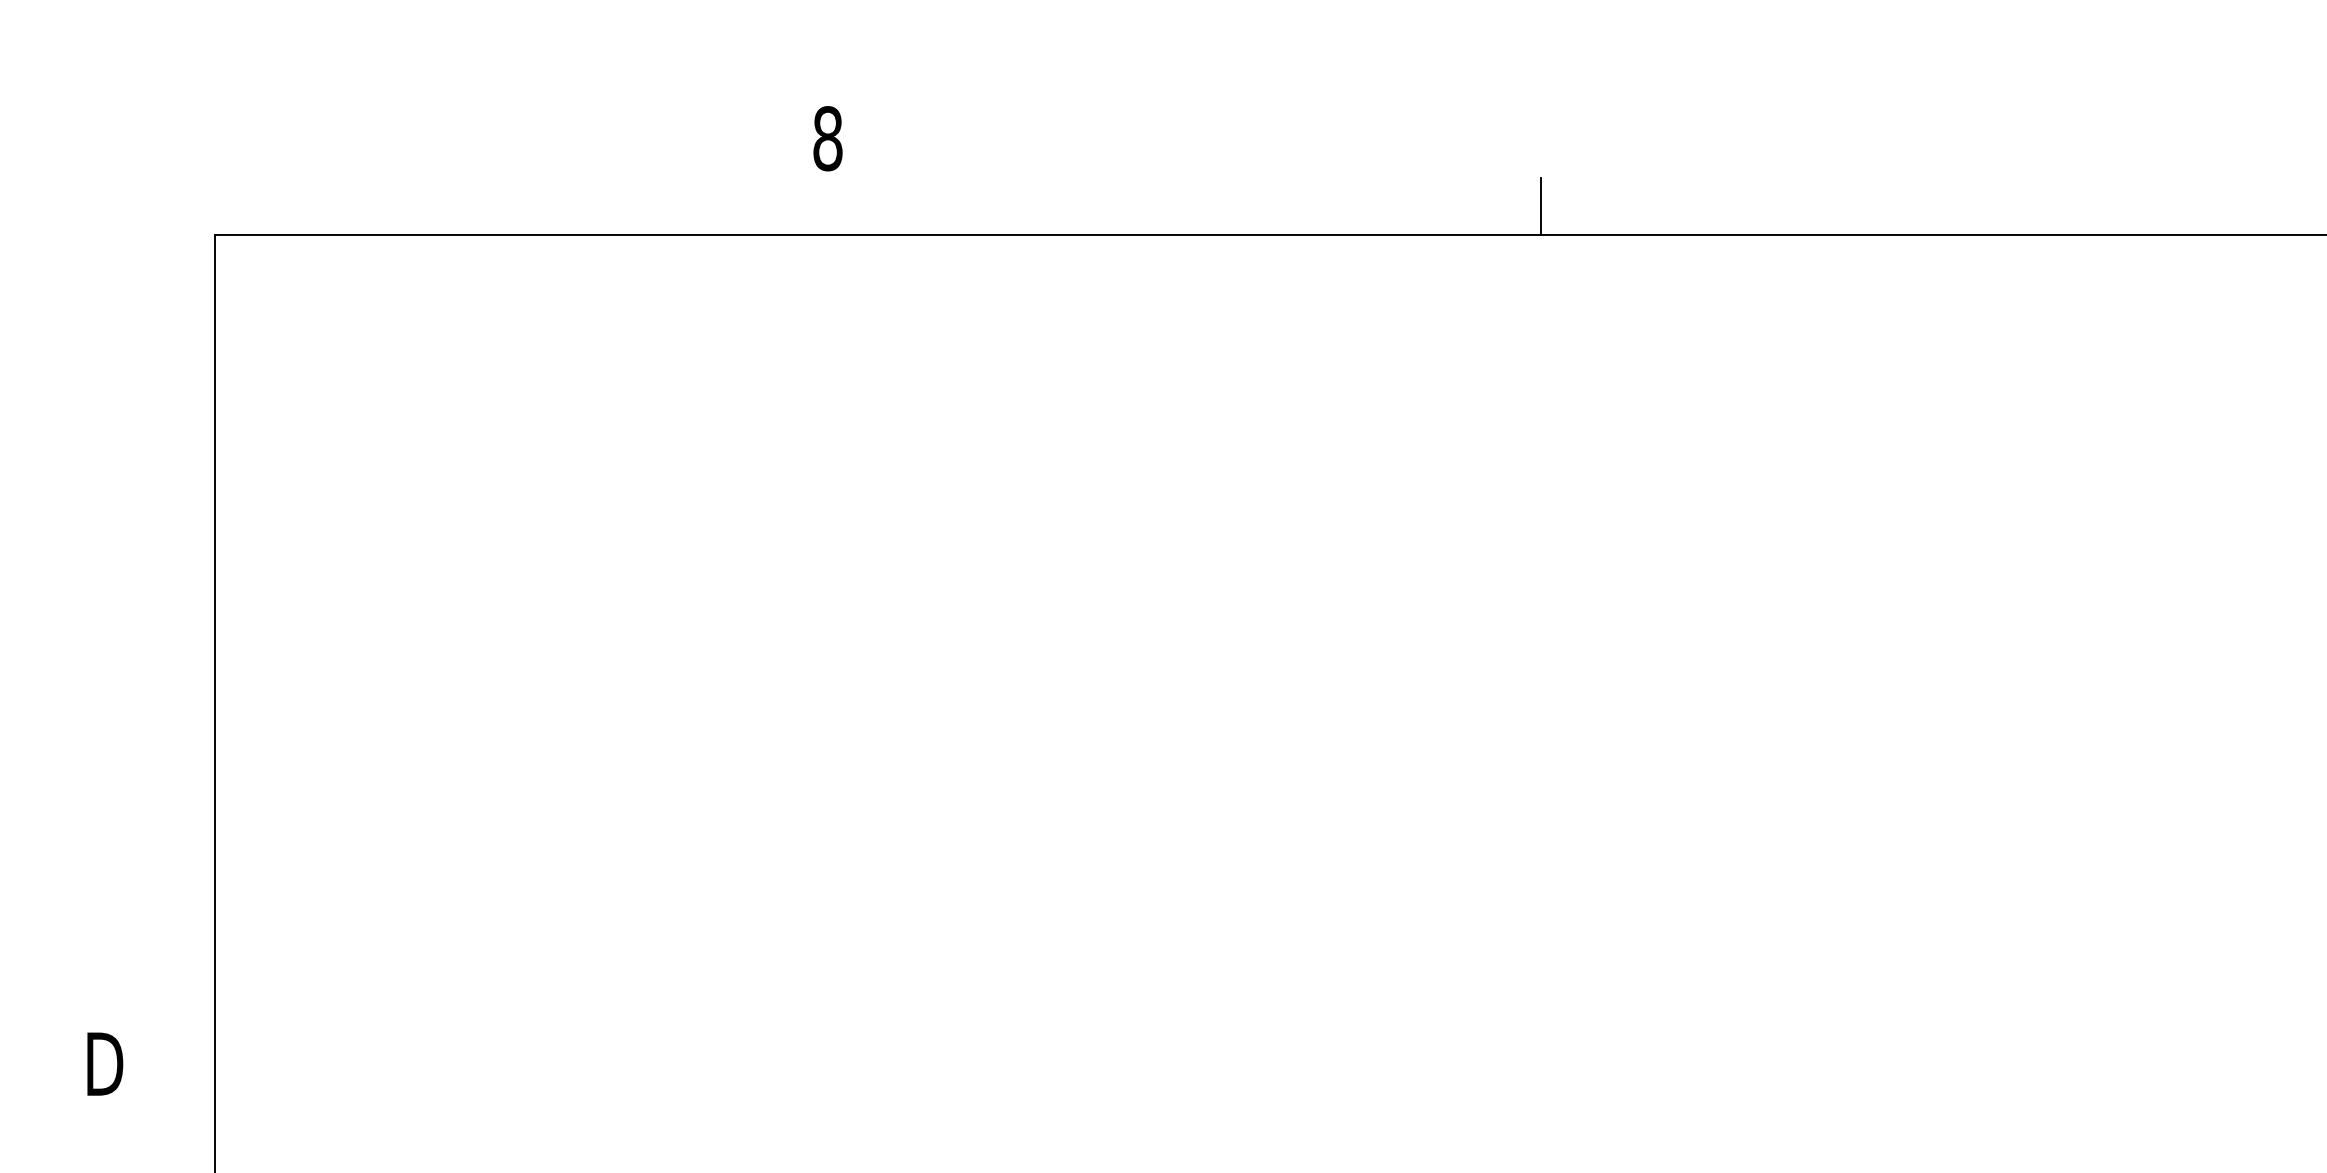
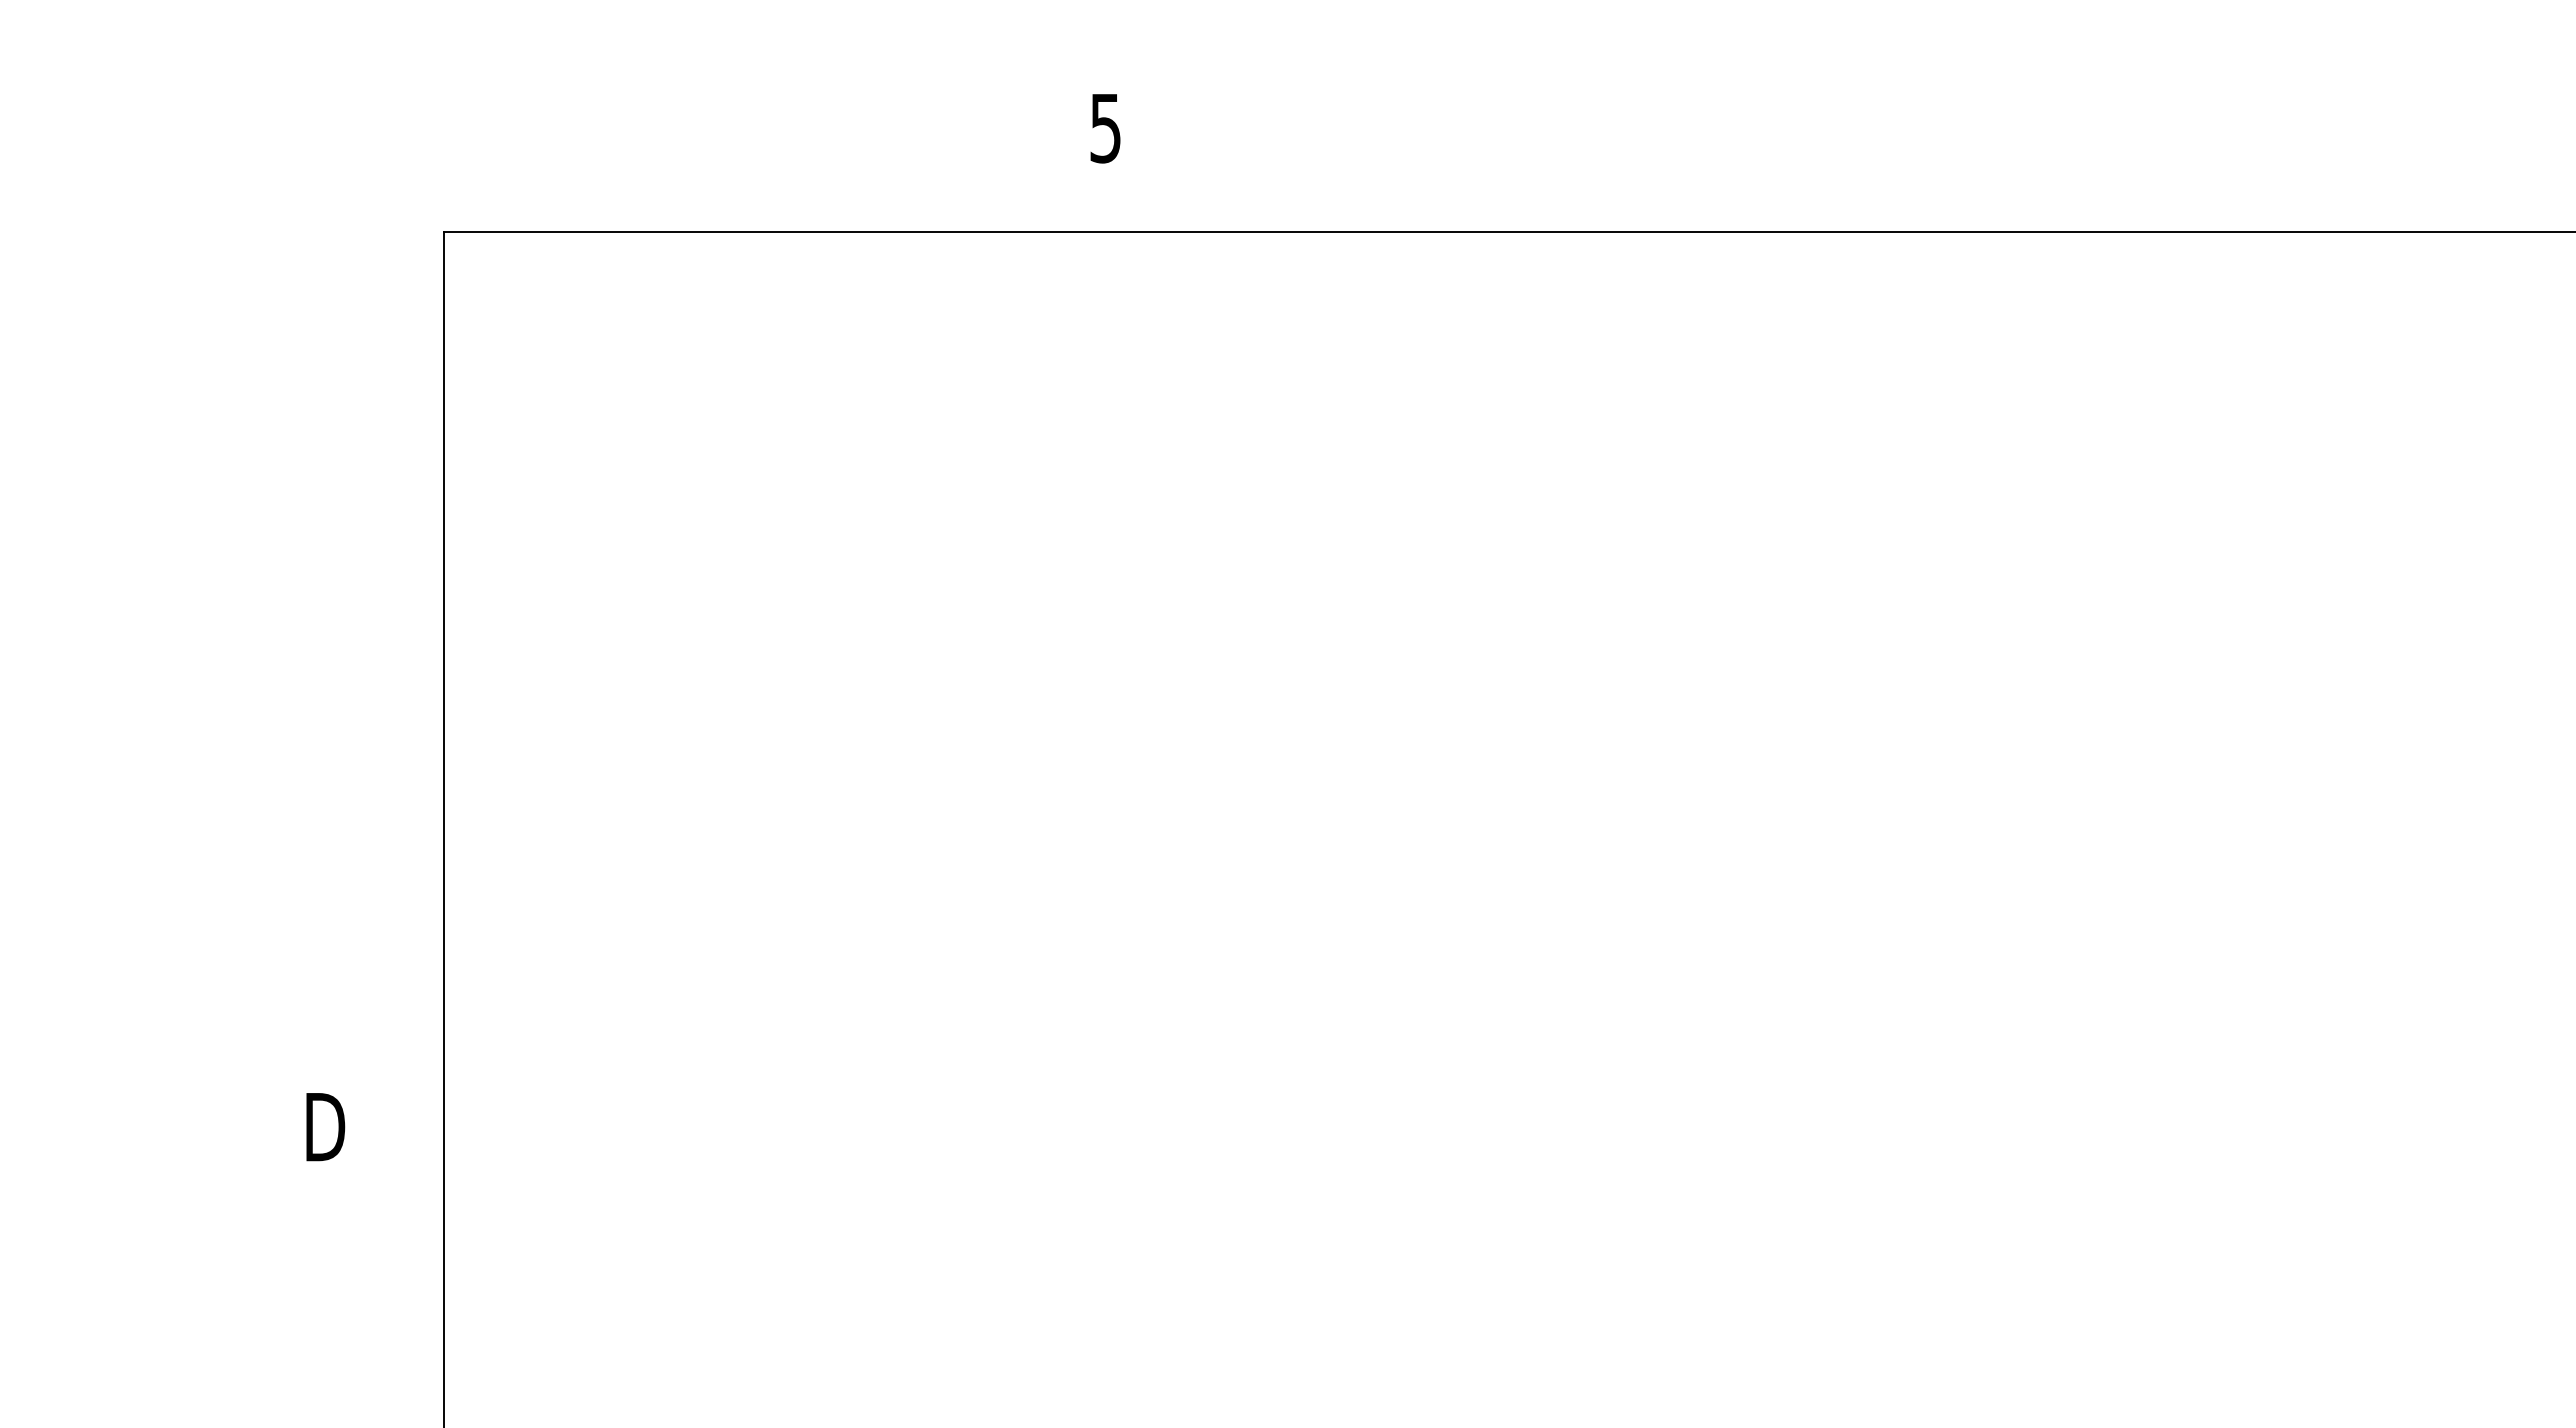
text: (827, 138) -> (1105, 128), 8 -> 5
line: (1541, 205) -> (1875, 200), removed

